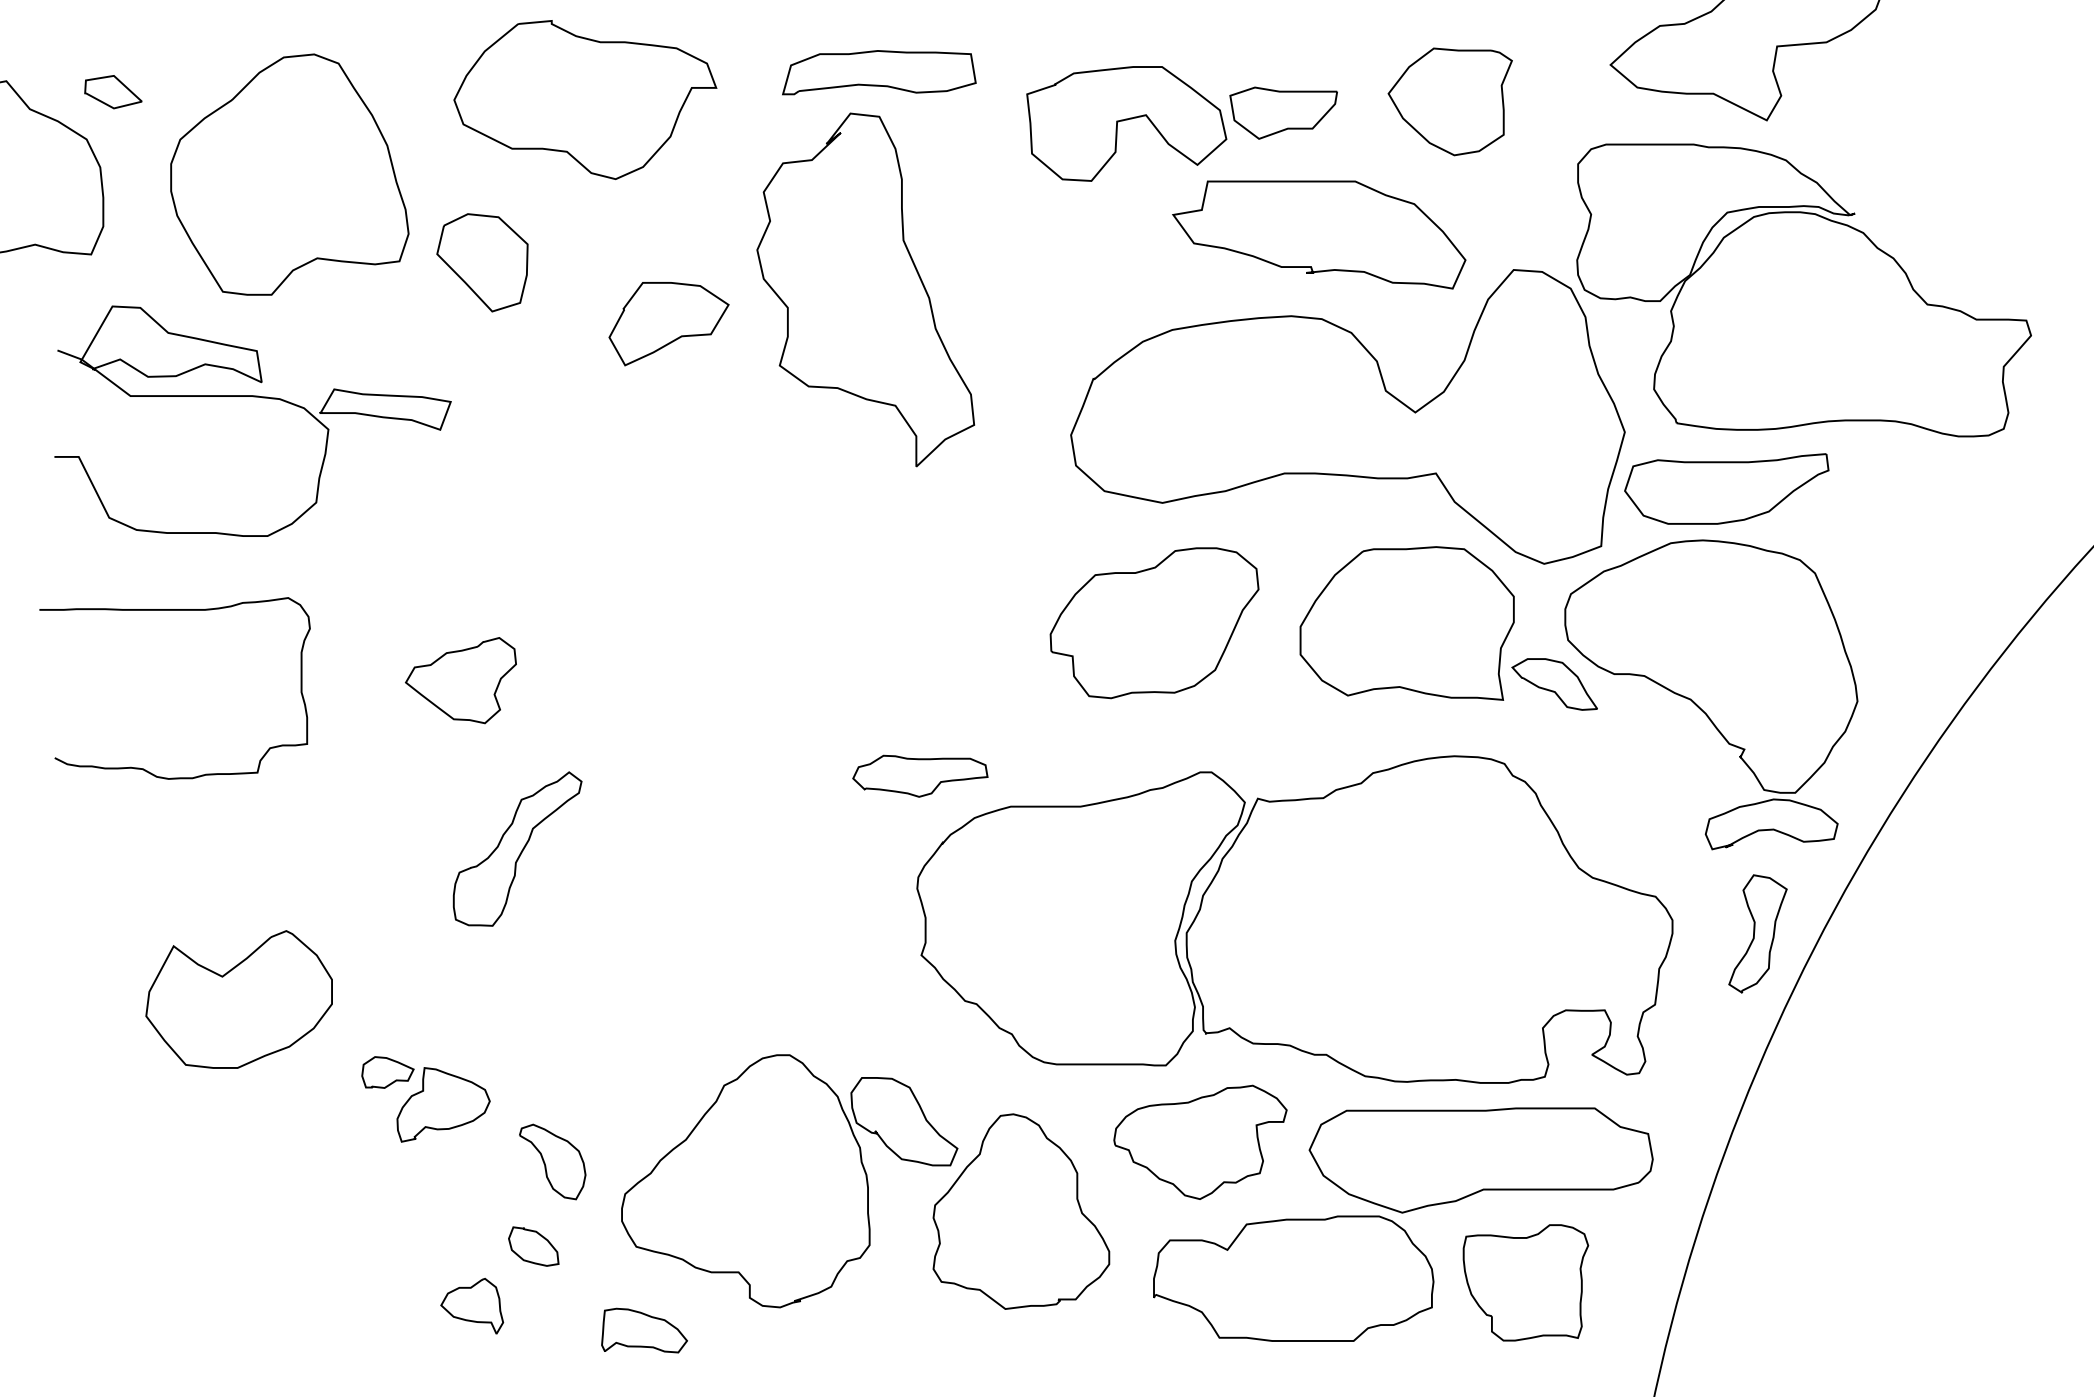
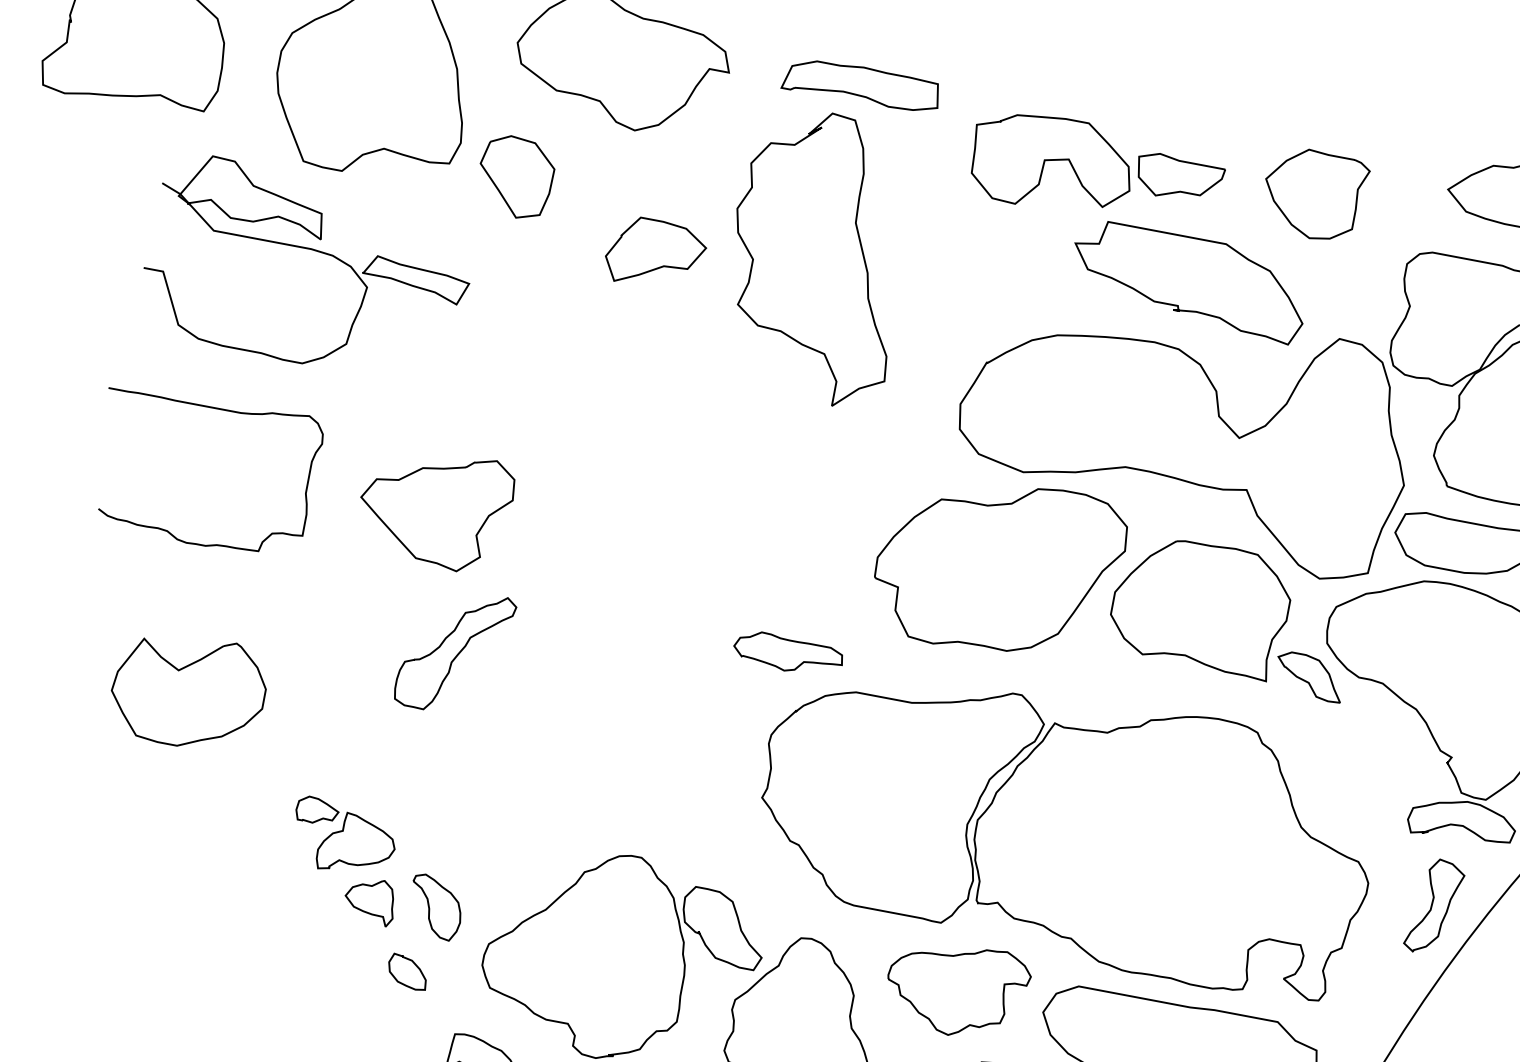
part: (1154, 623) -> (998, 567), size x1.43
part: (460, 680) -> (434, 508), size x1.67
part: (238, 999) -> (188, 691), moved
part: (472, 1306) -> (370, 901), moved

